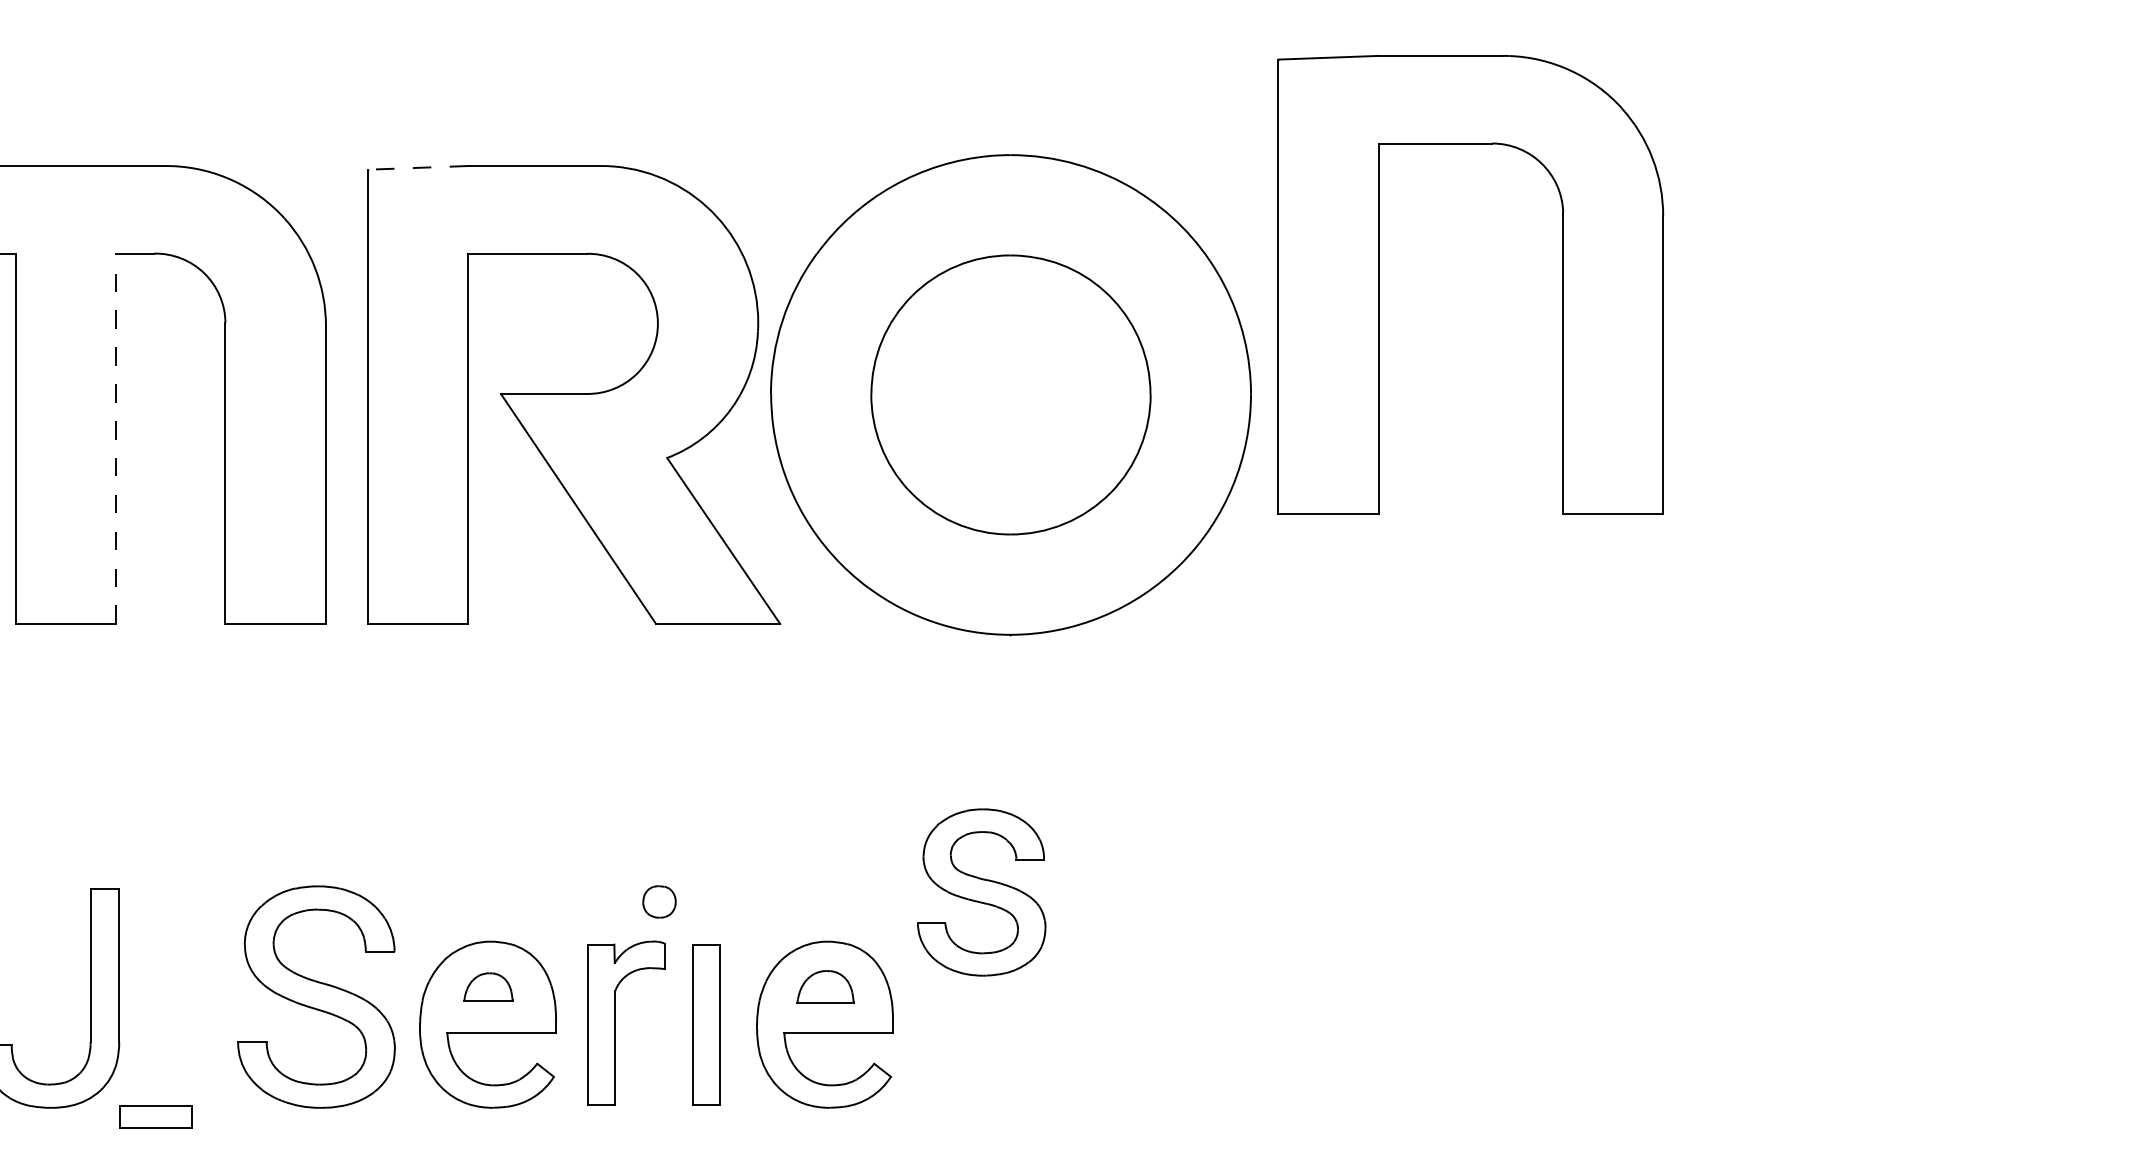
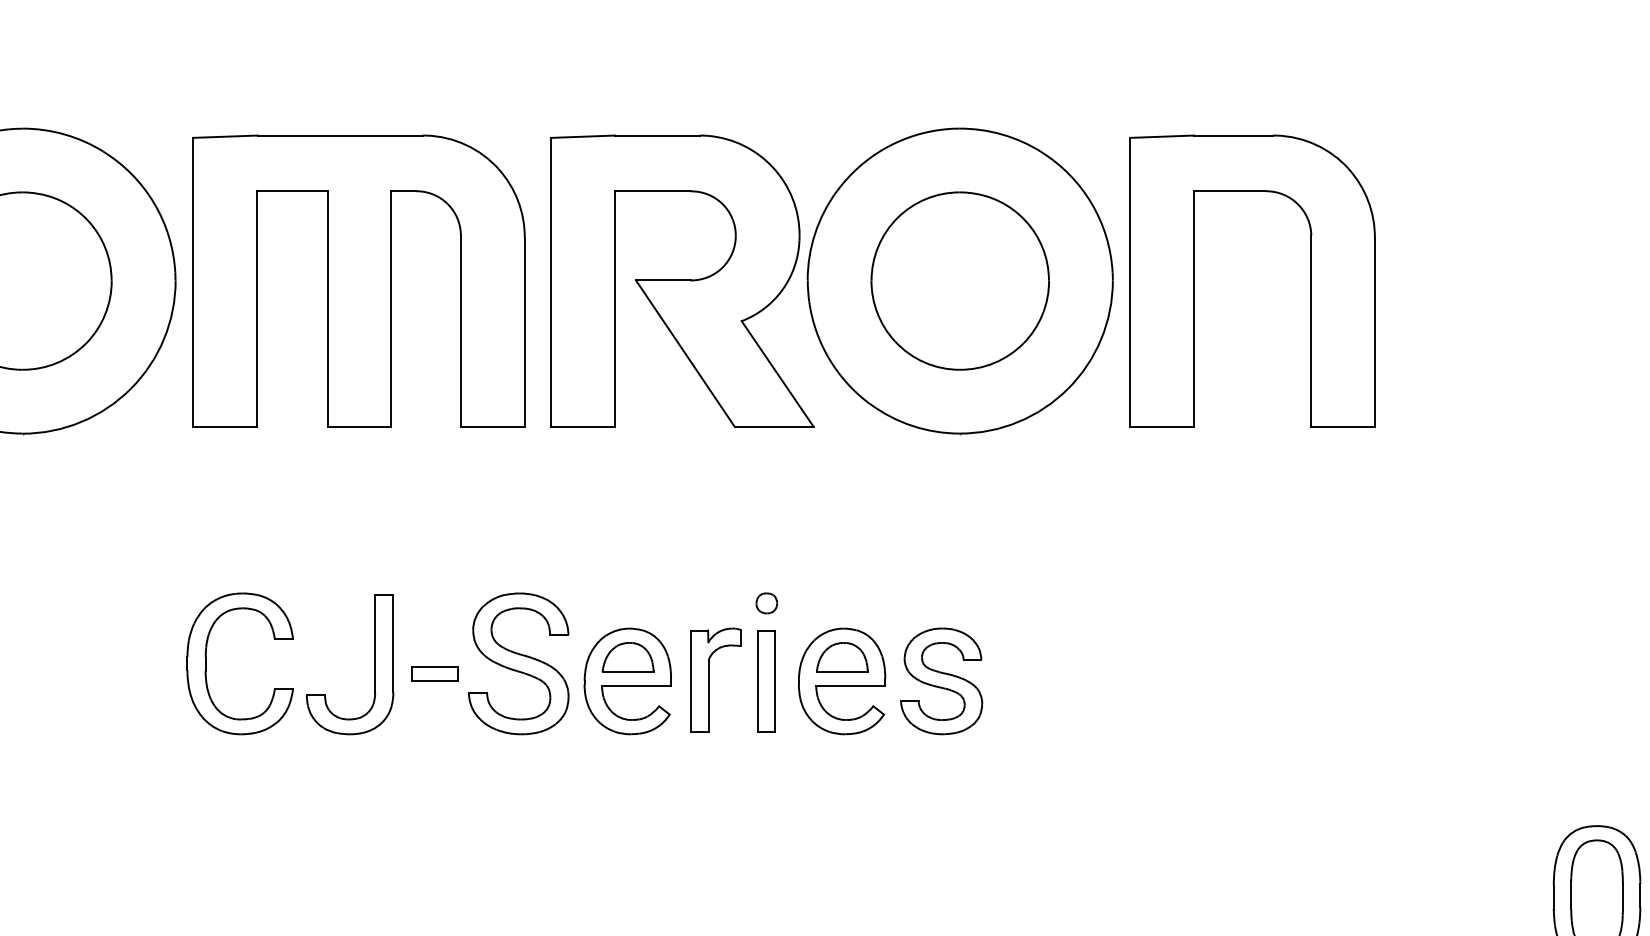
line: (418, 167) -> (583, 136), dashed -> solid
part: (1379, 283) -> (1194, 280), moved
line: (116, 439) -> (391, 309), dashed -> solid
part: (981, 892) -> (941, 681), moved
part: (658, 902) -> (766, 603), moved
part: (487, 987) -> (627, 657), size x1.67
part: (825, 987) -> (842, 657), size x1.43
part: (155, 1116) -> (434, 673), moved

